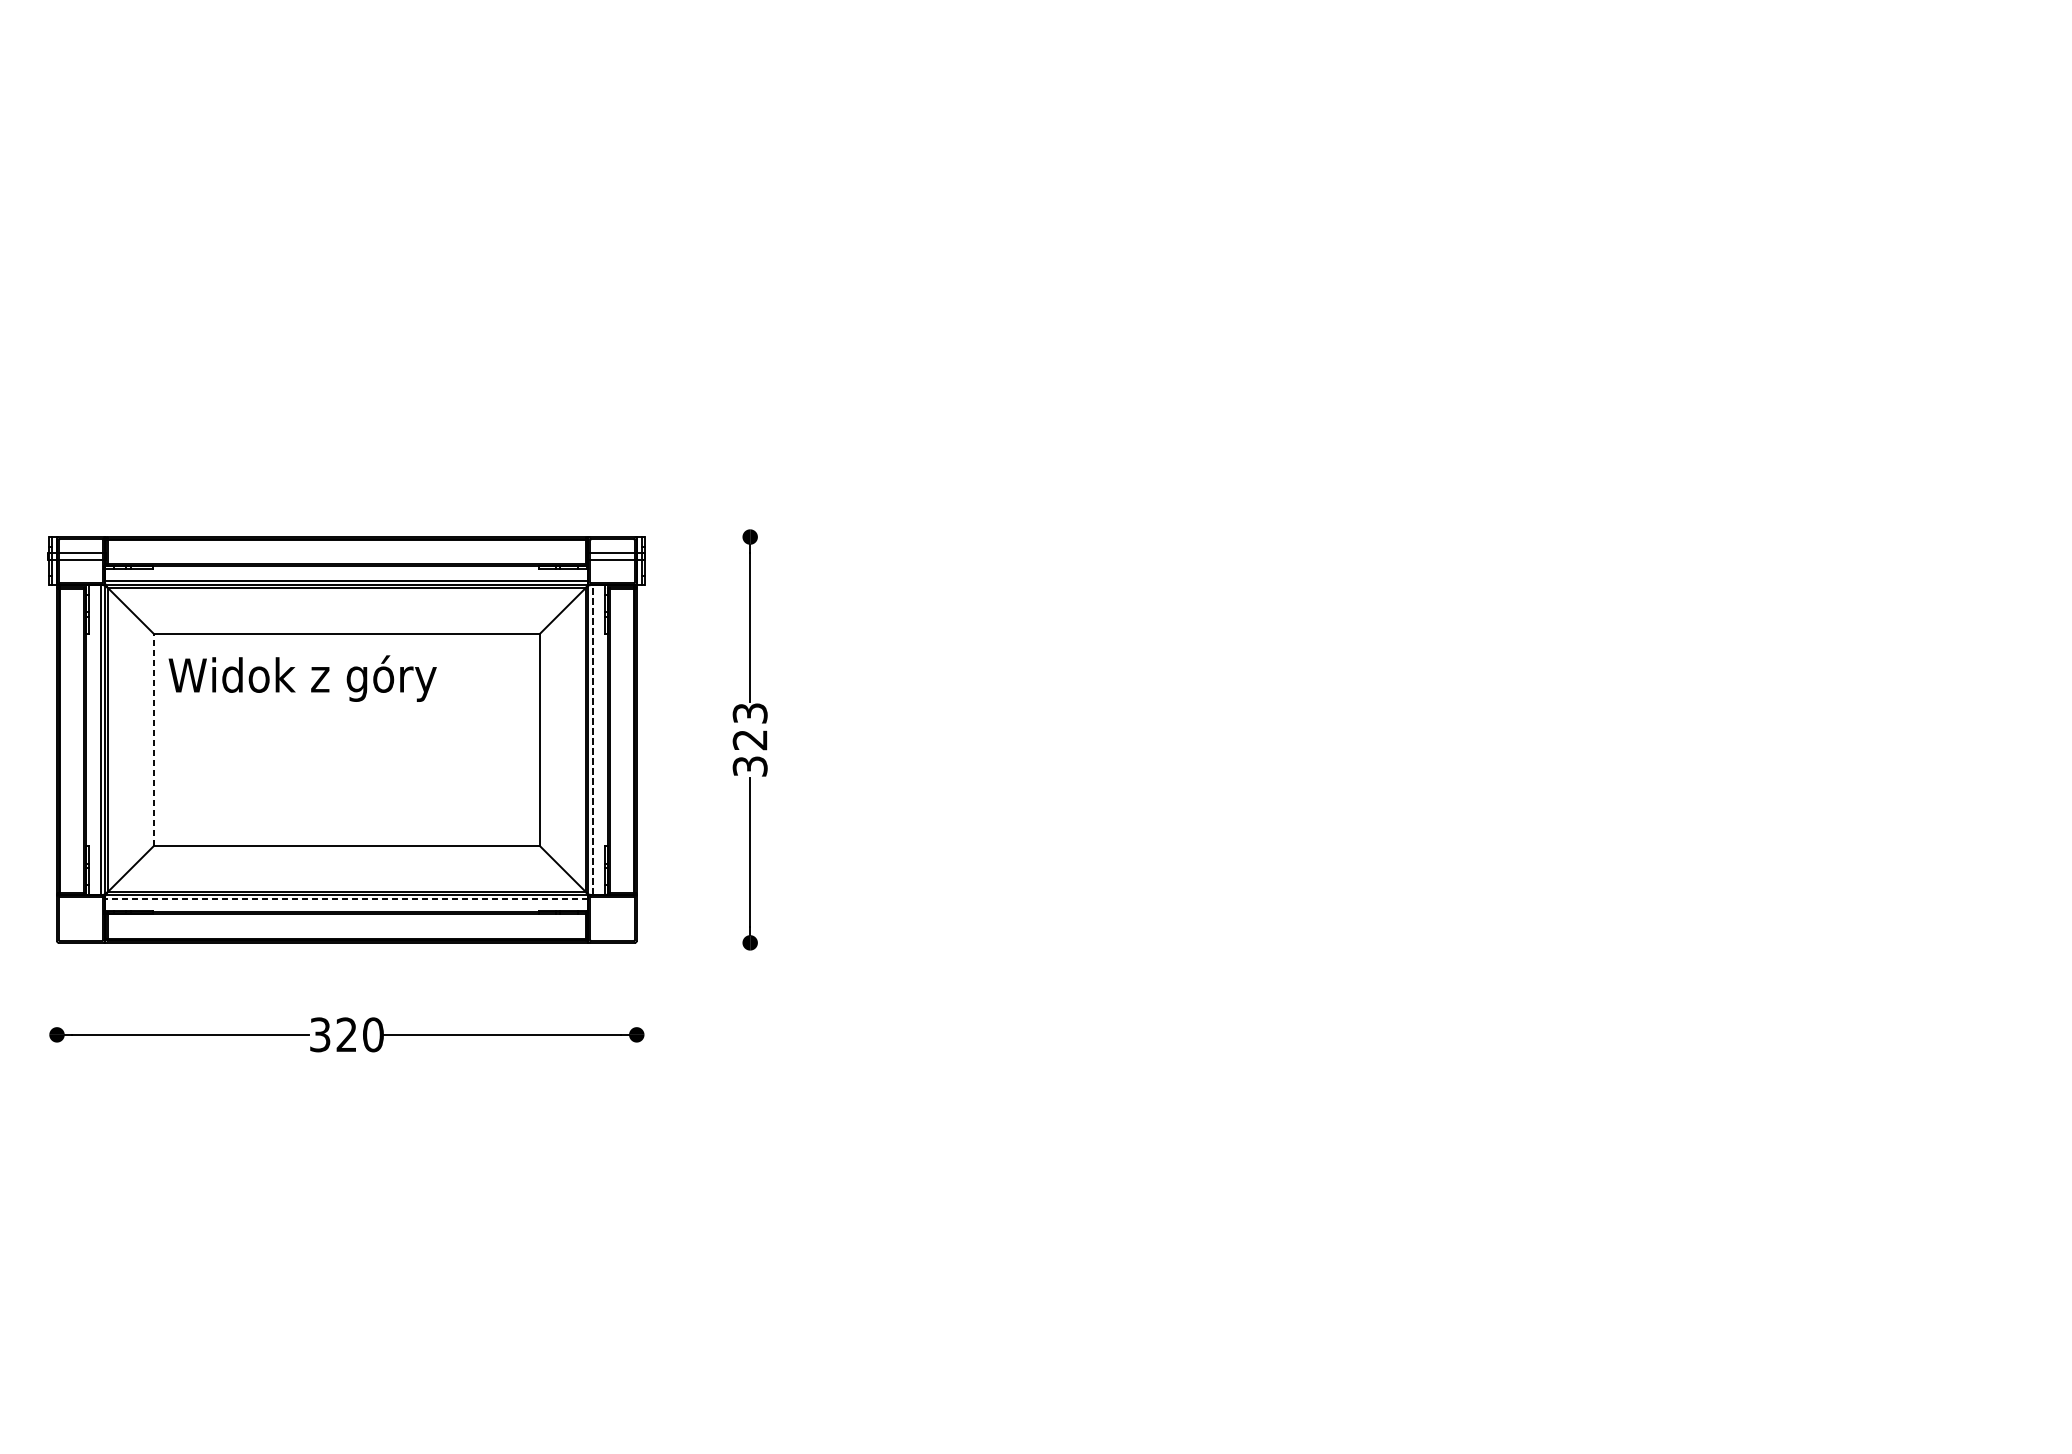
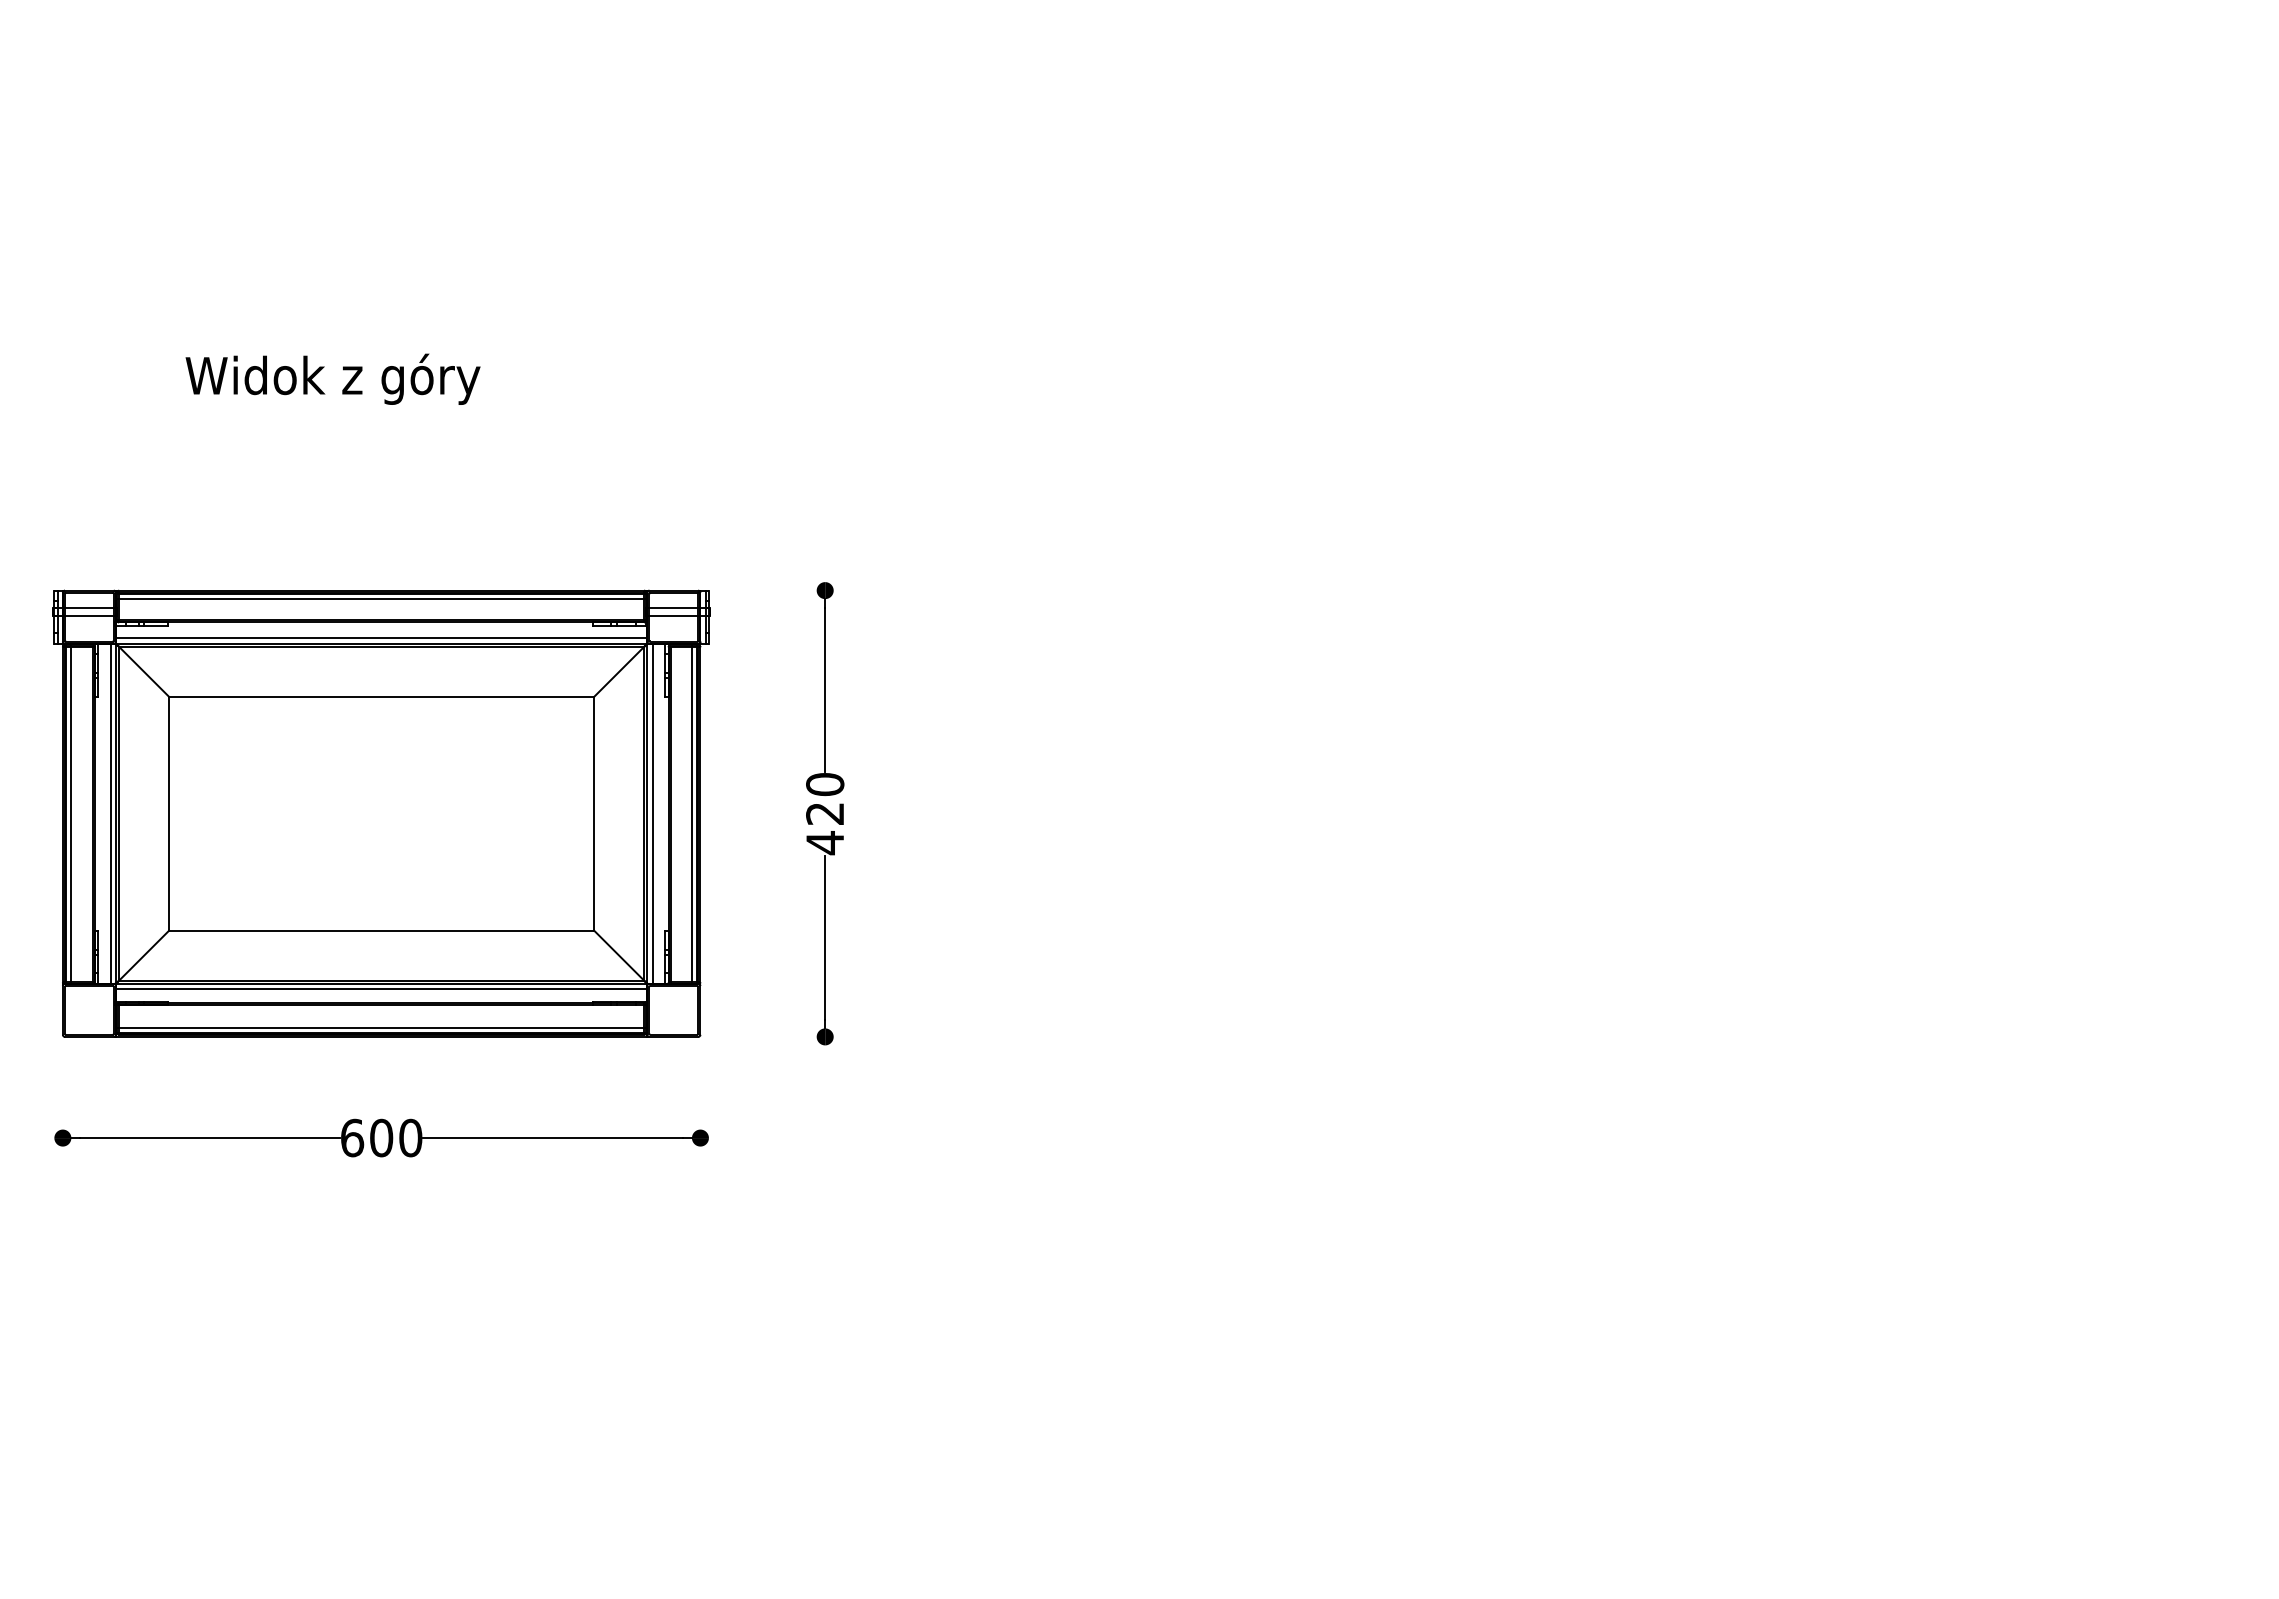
line: (346, 545) -> (381, 599), added
text: (302, 677) -> (332, 378), moved
line: (64, 739) -> (71, 813), added
line: (153, 739) -> (169, 813), dashed -> solid
line: (593, 739) -> (652, 813), dashed -> solid
line: (628, 739) -> (691, 813), added
text: (750, 740) -> (825, 814), 323 -> 420
line: (346, 899) -> (381, 989), dashed -> solid
line: (346, 935) -> (381, 1028), added
text: (334, 1034) -> (367, 1137), 320 -> 600

